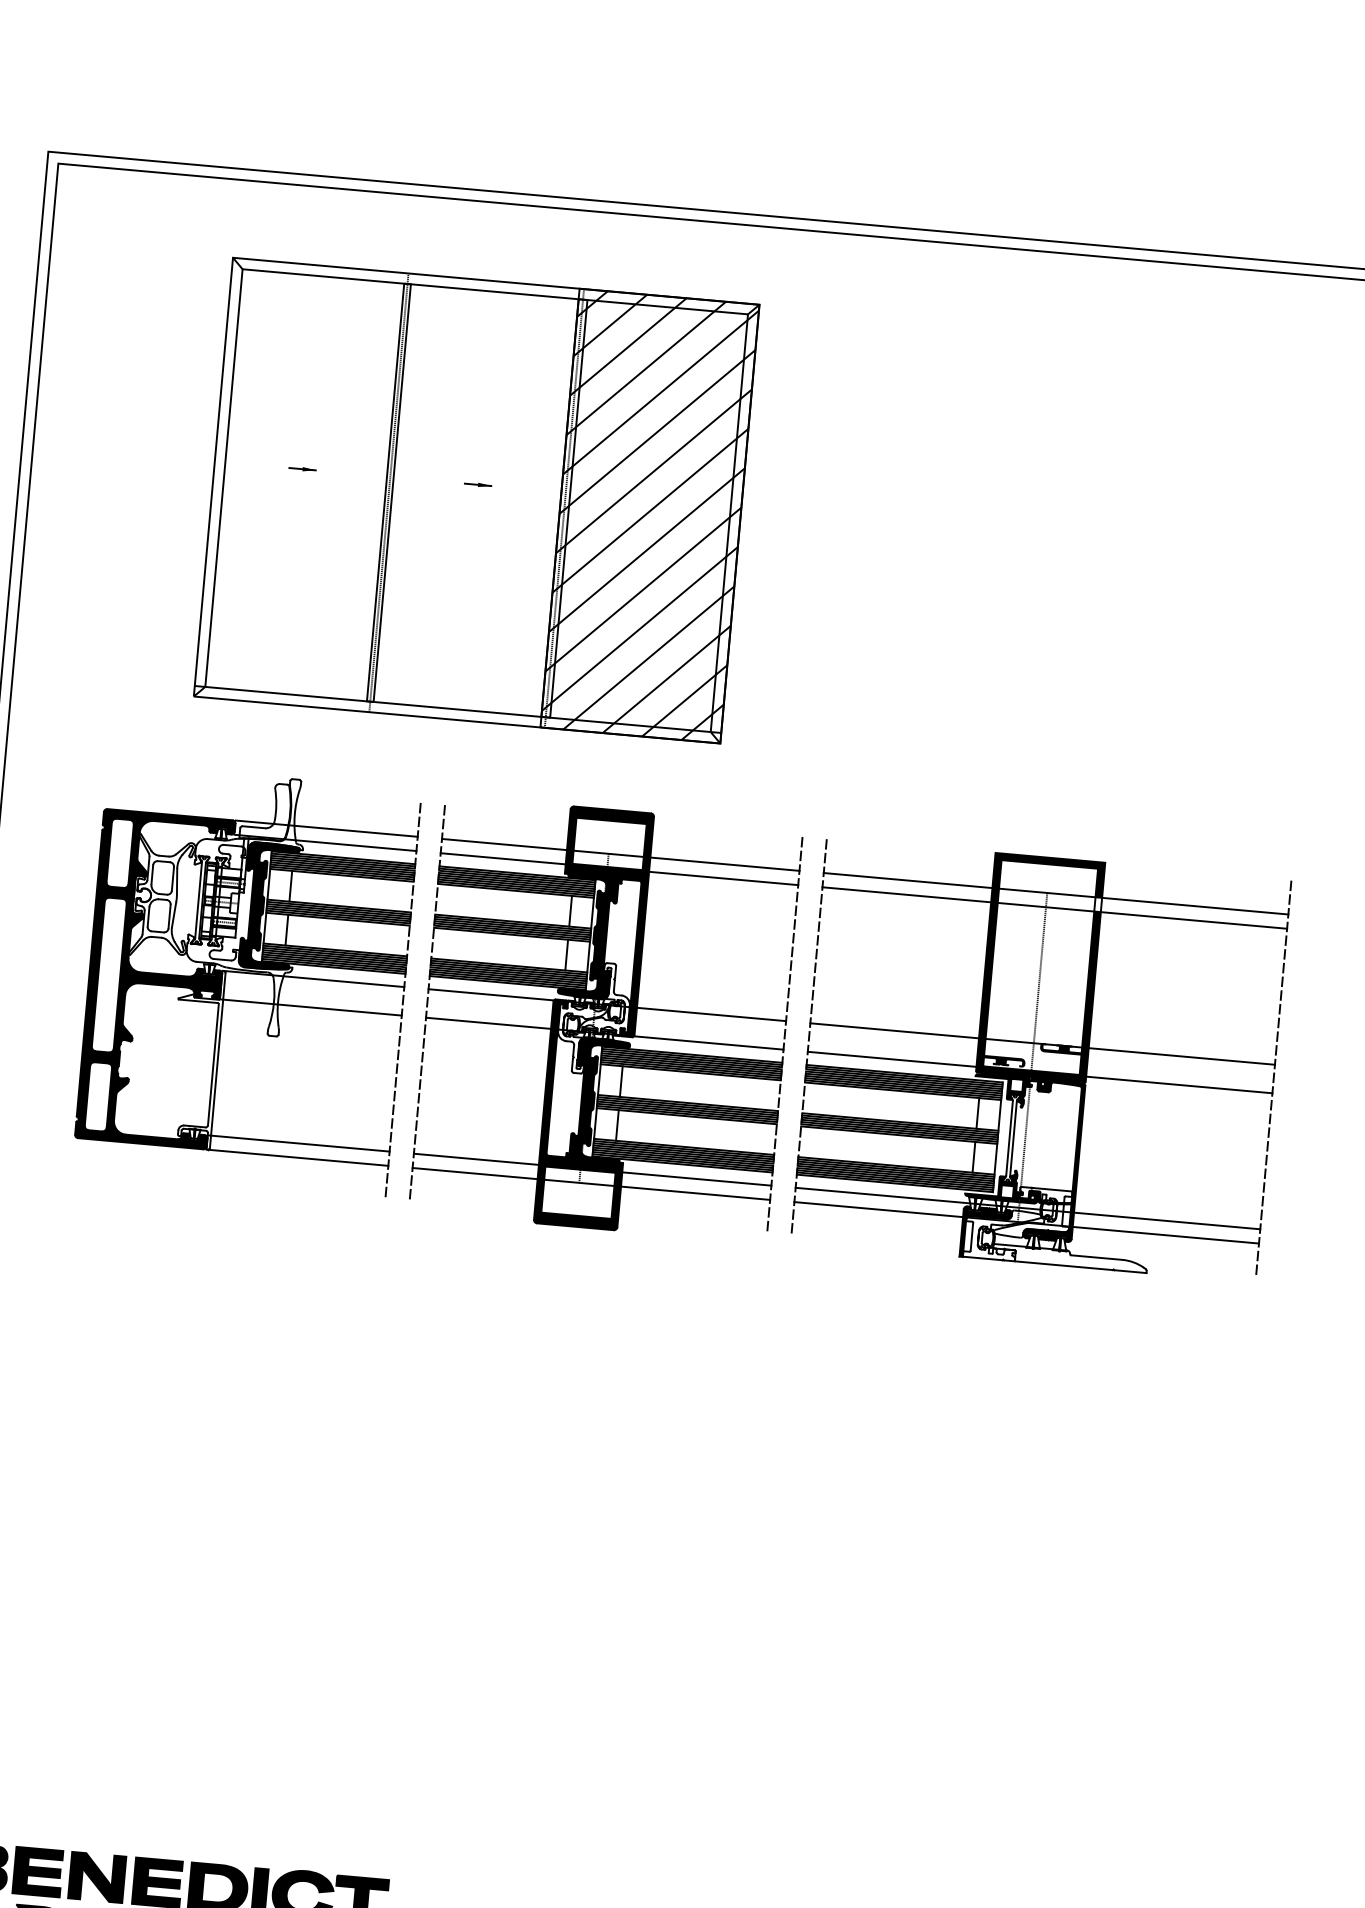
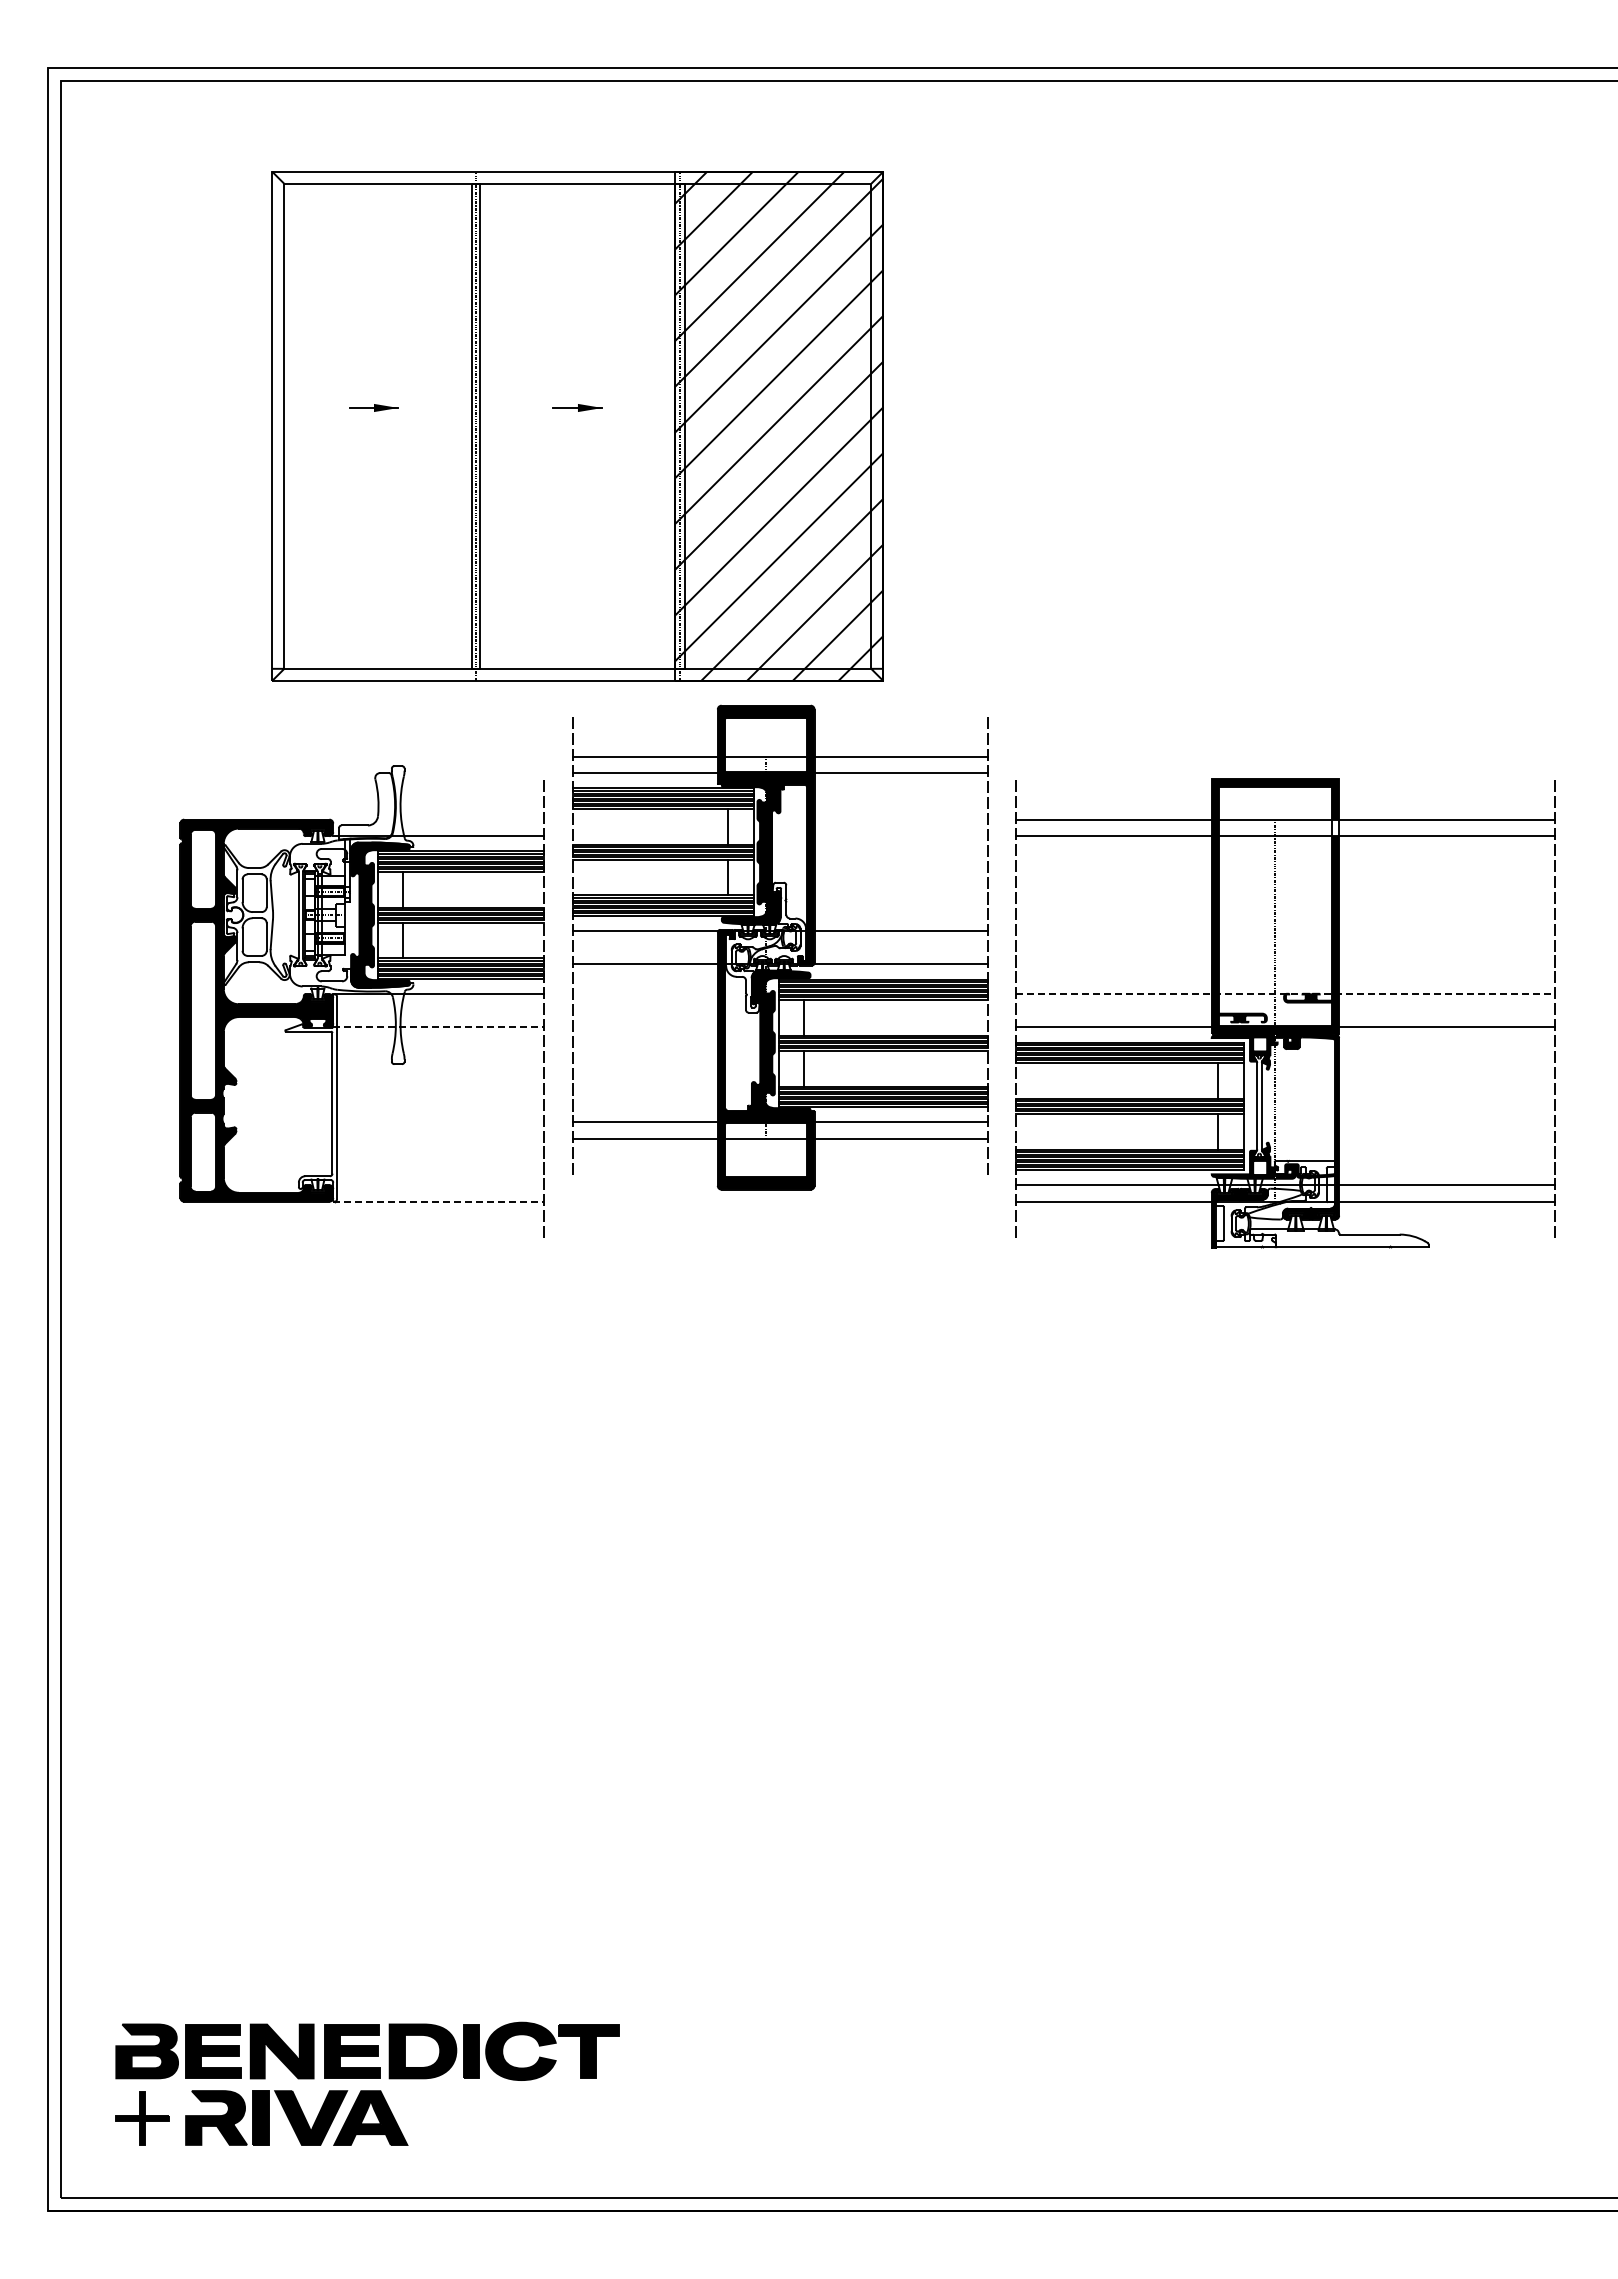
part: (302, 468) -> (373, 407), size x1.6
part: (477, 484) -> (577, 407), size x1.6
line: (326, 828) -> (438, 819), removed
line: (310, 1007) -> (438, 1027), solid -> dashed
part: (606, 1019) -> (780, 947), moved
line: (1042, 1044) -> (1285, 994), solid -> dashed
line: (298, 1143) -> (438, 1185), removed
line: (297, 1157) -> (438, 1201), solid -> dashed

